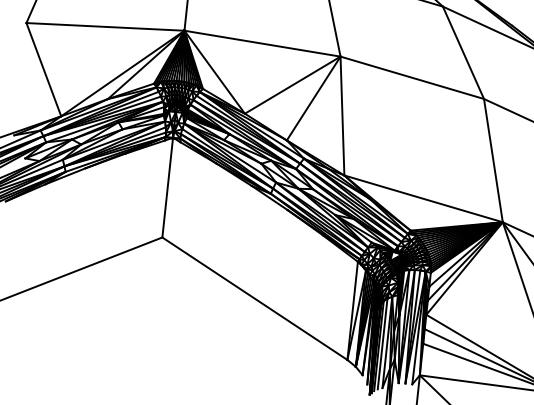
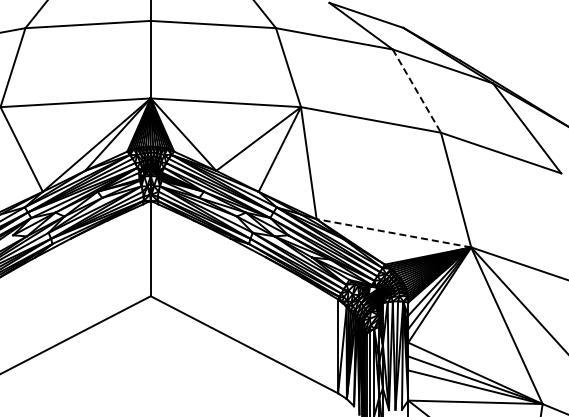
line: (464, 53) -> (417, 91), solid -> dashed
line: (423, 199) -> (393, 233), solid -> dashed

